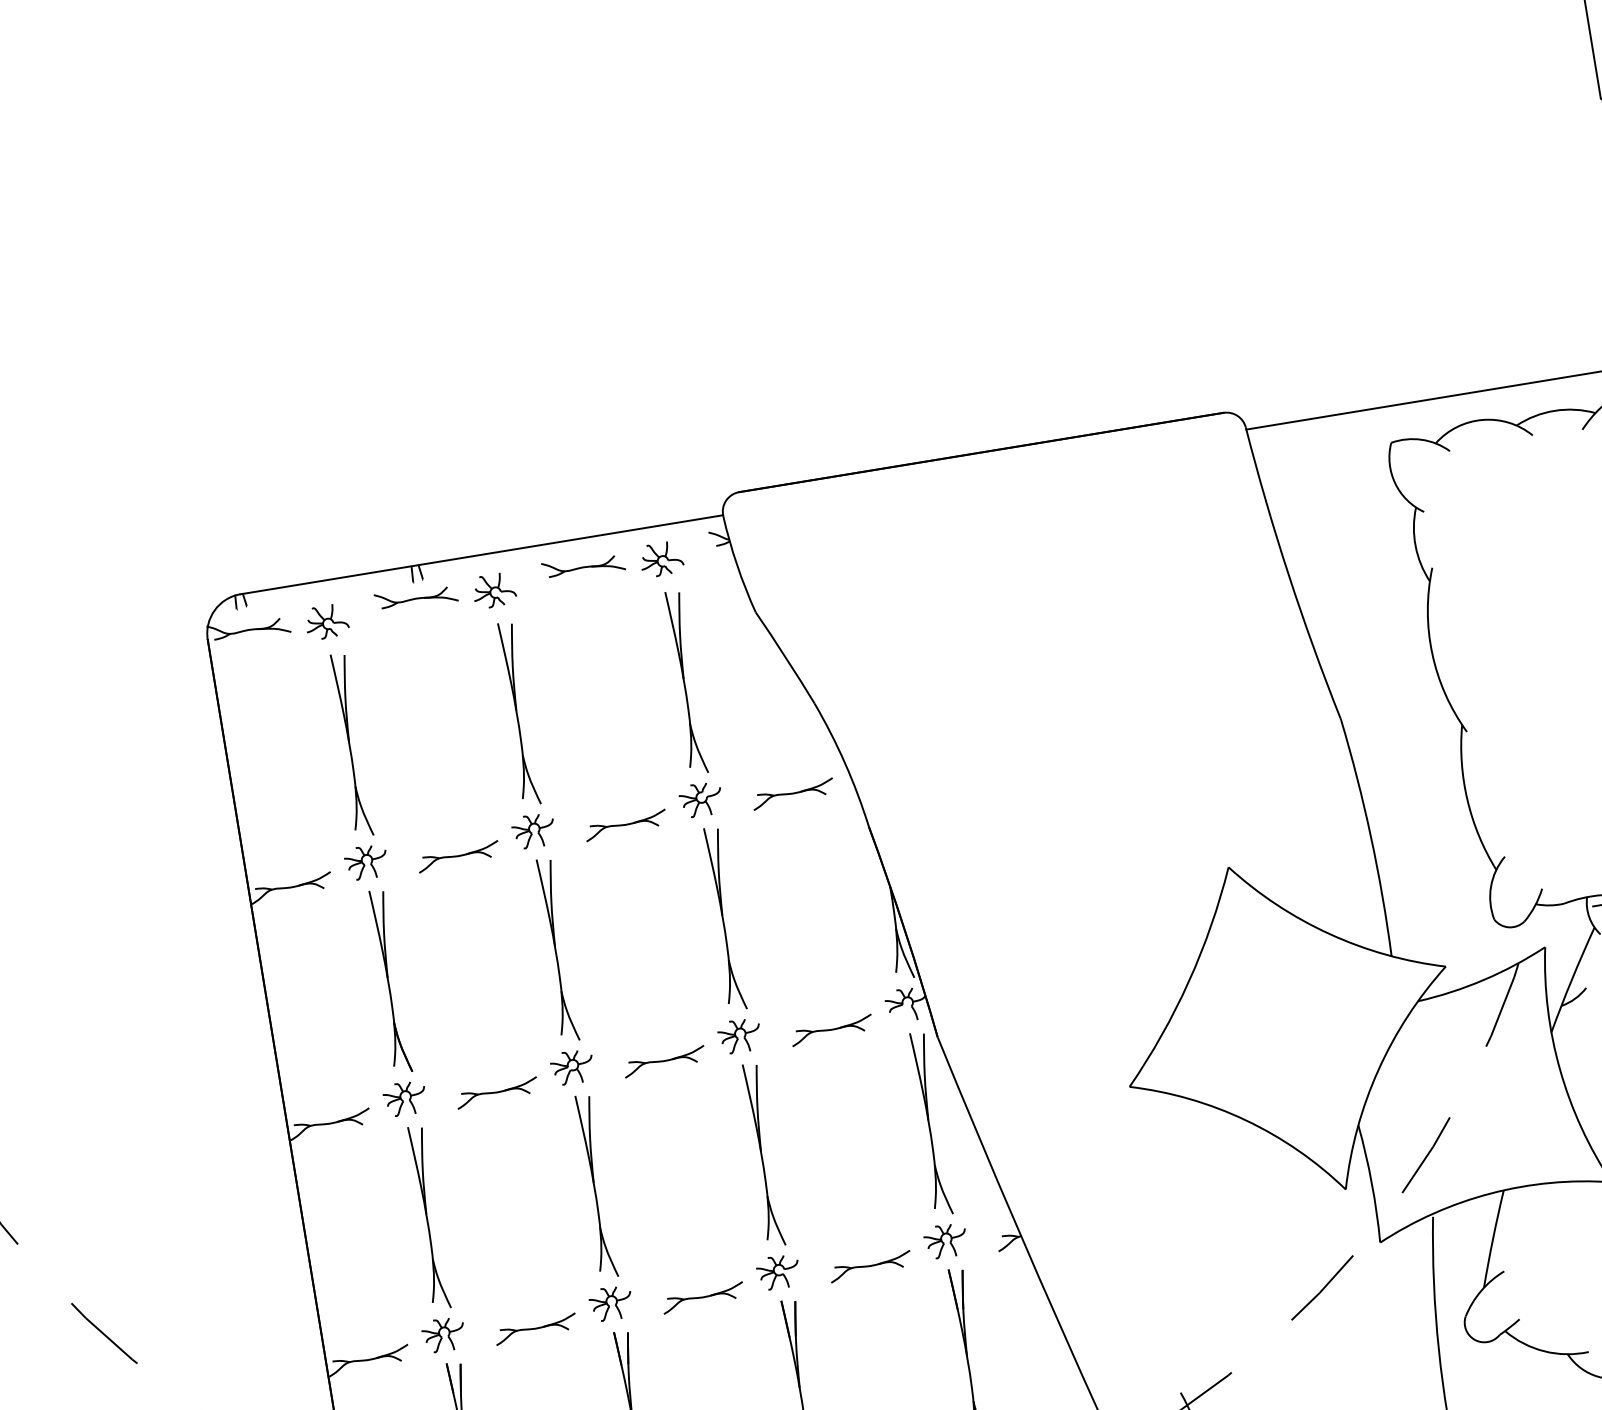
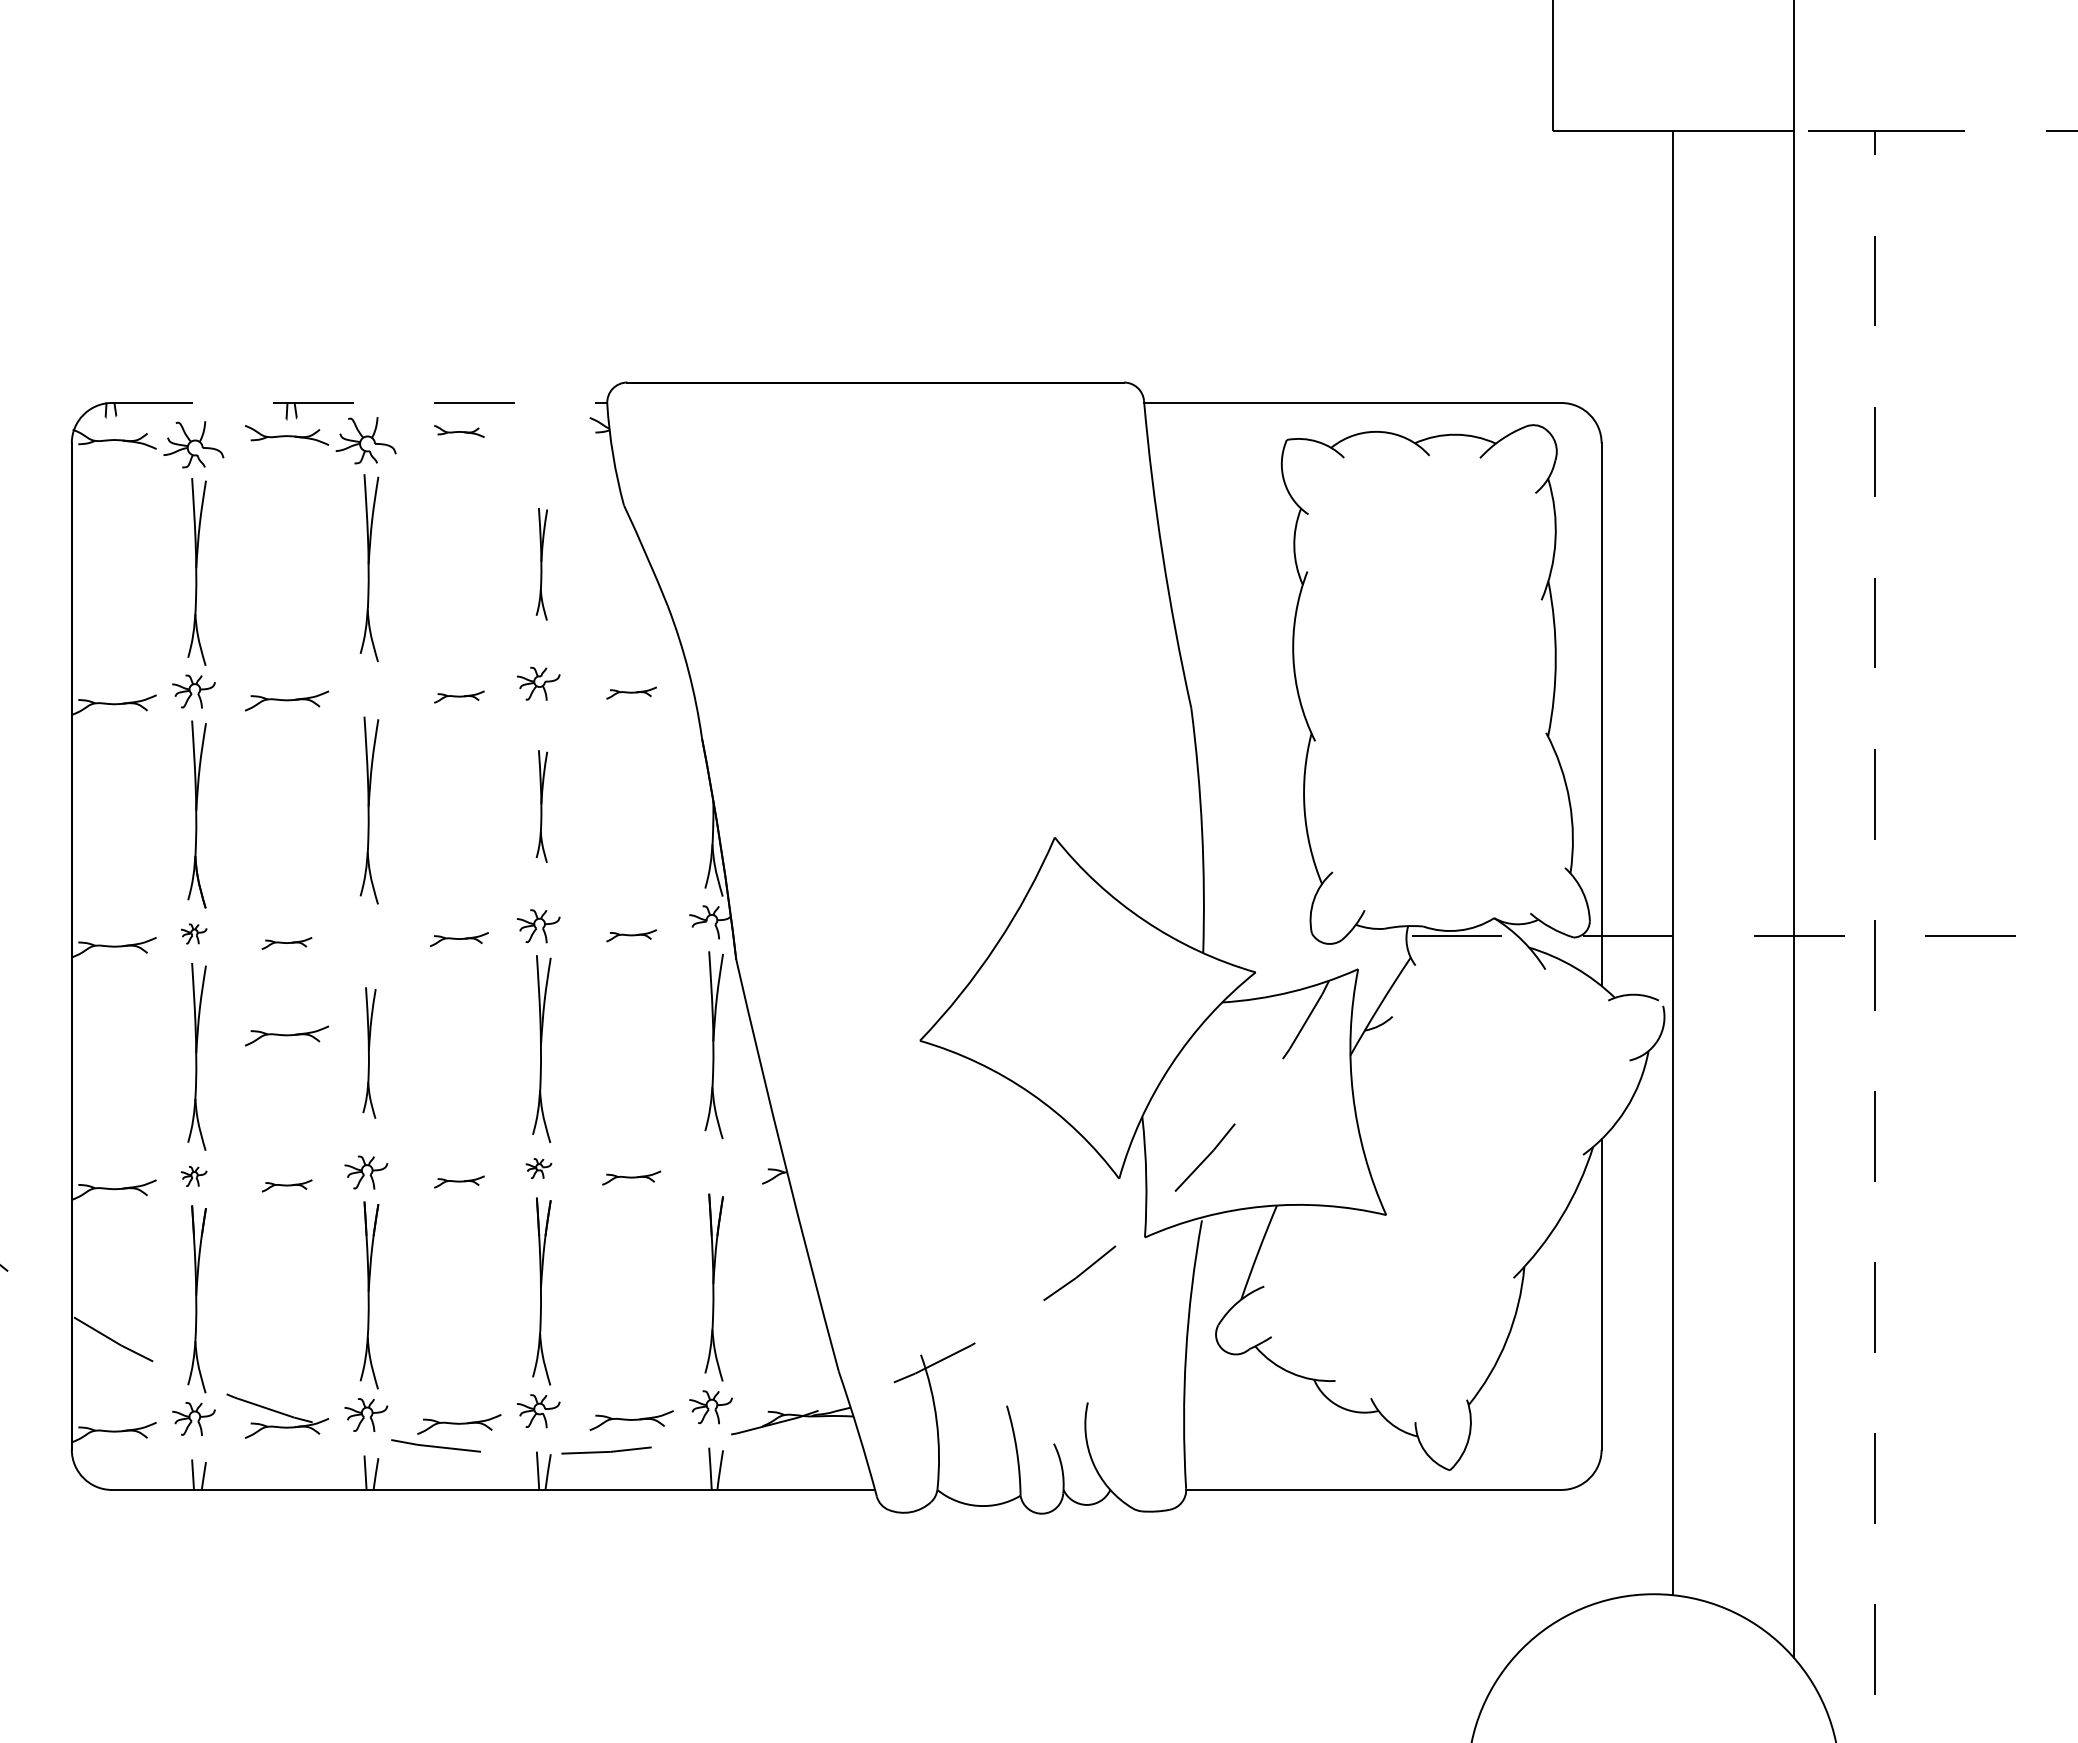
line: (481, 554) -> (359, 402), solid -> dashed
part: (661, 558) -> (538, 436), removed
part: (583, 566) -> (459, 431), size x0.6
part: (494, 590) -> (366, 440), size x1.4
part: (326, 621) -> (193, 444), size x1.4
part: (684, 683) -> (541, 564), size x0.6
part: (792, 793) -> (631, 692), size x0.6
part: (625, 824) -> (459, 696), size x0.6
part: (533, 830) -> (366, 687), removed
part: (723, 918) -> (541, 806), size x0.6
part: (831, 1030) -> (631, 935), size x0.6
part: (664, 1061) -> (459, 939), size x0.7
part: (572, 1067) -> (366, 930), removed
part: (496, 1093) -> (286, 943), size x0.6
part: (404, 1098) -> (193, 933), size x0.6
part: (511, 1182) -> (286, 1035), added
part: (595, 1186) -> (369, 1052), size x0.7
part: (945, 1240) -> (710, 1164), removed
part: (870, 1266) -> (631, 1177), size x0.7
part: (778, 1272) -> (538, 1168), size x0.6
part: (703, 1297) -> (459, 1181), size x0.6
part: (536, 1328) -> (287, 1185), size x0.6
part: (443, 1335) -> (193, 1176), size x0.6

